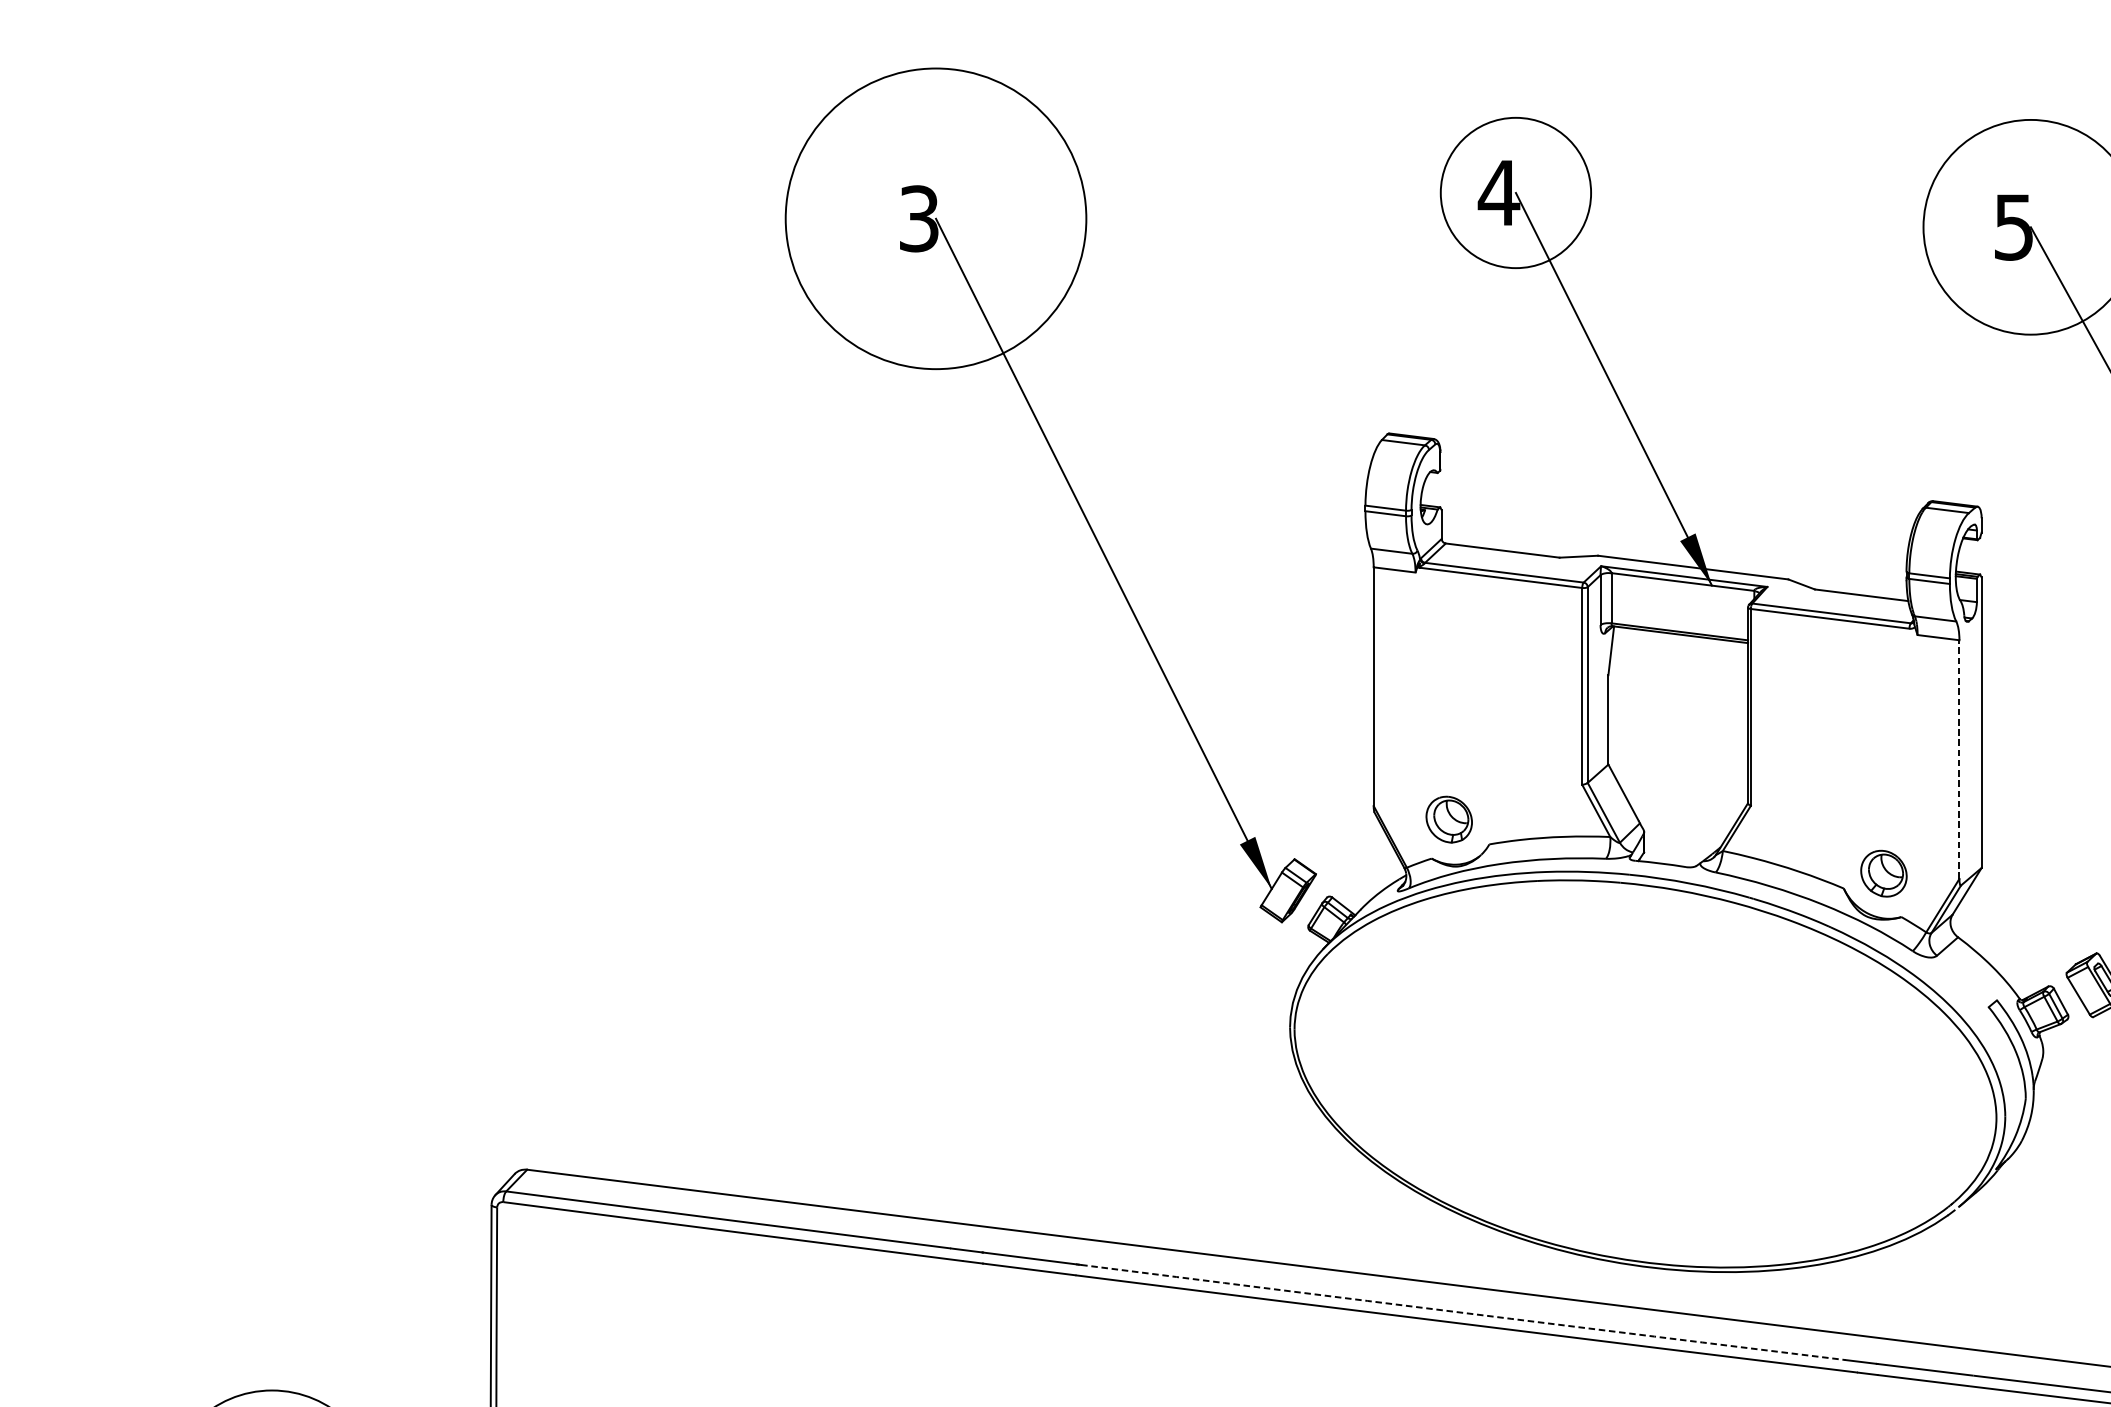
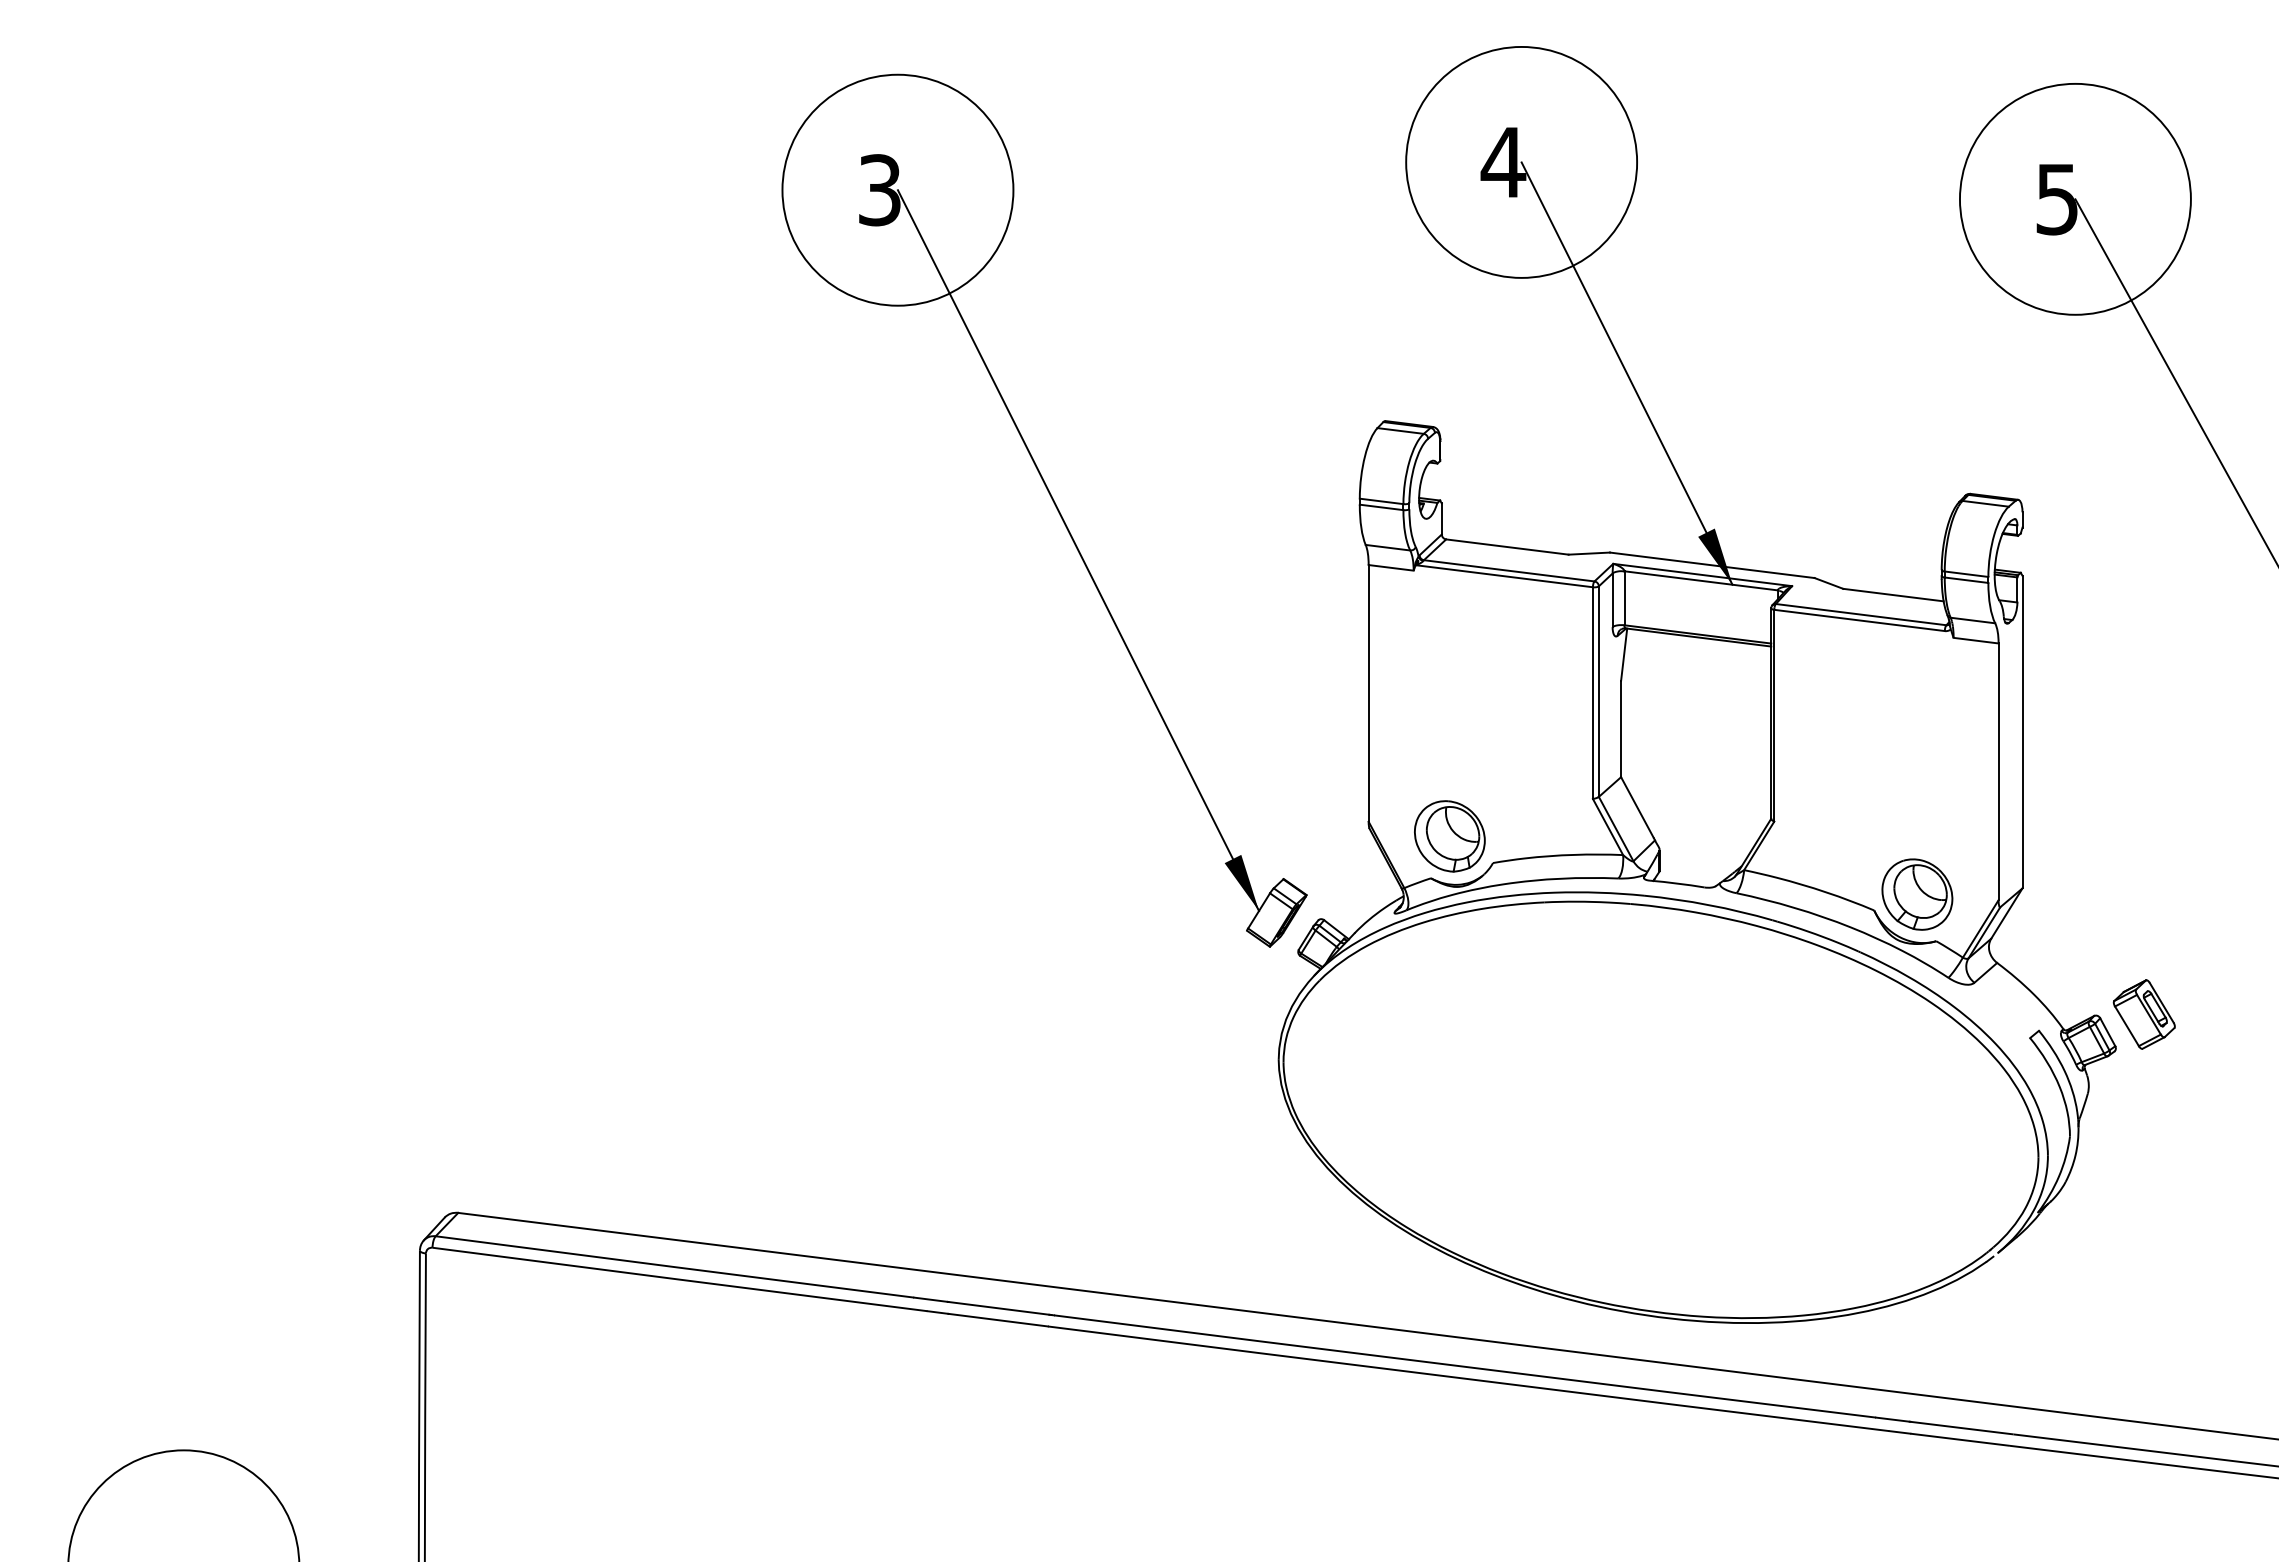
circle: (1515, 192) -> (1521, 161), size x1.43
circle: (935, 218) -> (897, 189), size x0.71
line: (1959, 759) -> (1998, 771), dashed -> solid
part: (1448, 819) -> (1449, 836), size x1.43
part: (1884, 873) -> (1917, 894), size x1.43
arc: (1463, 1312) -> (1465, 1366), dashed -> solid

